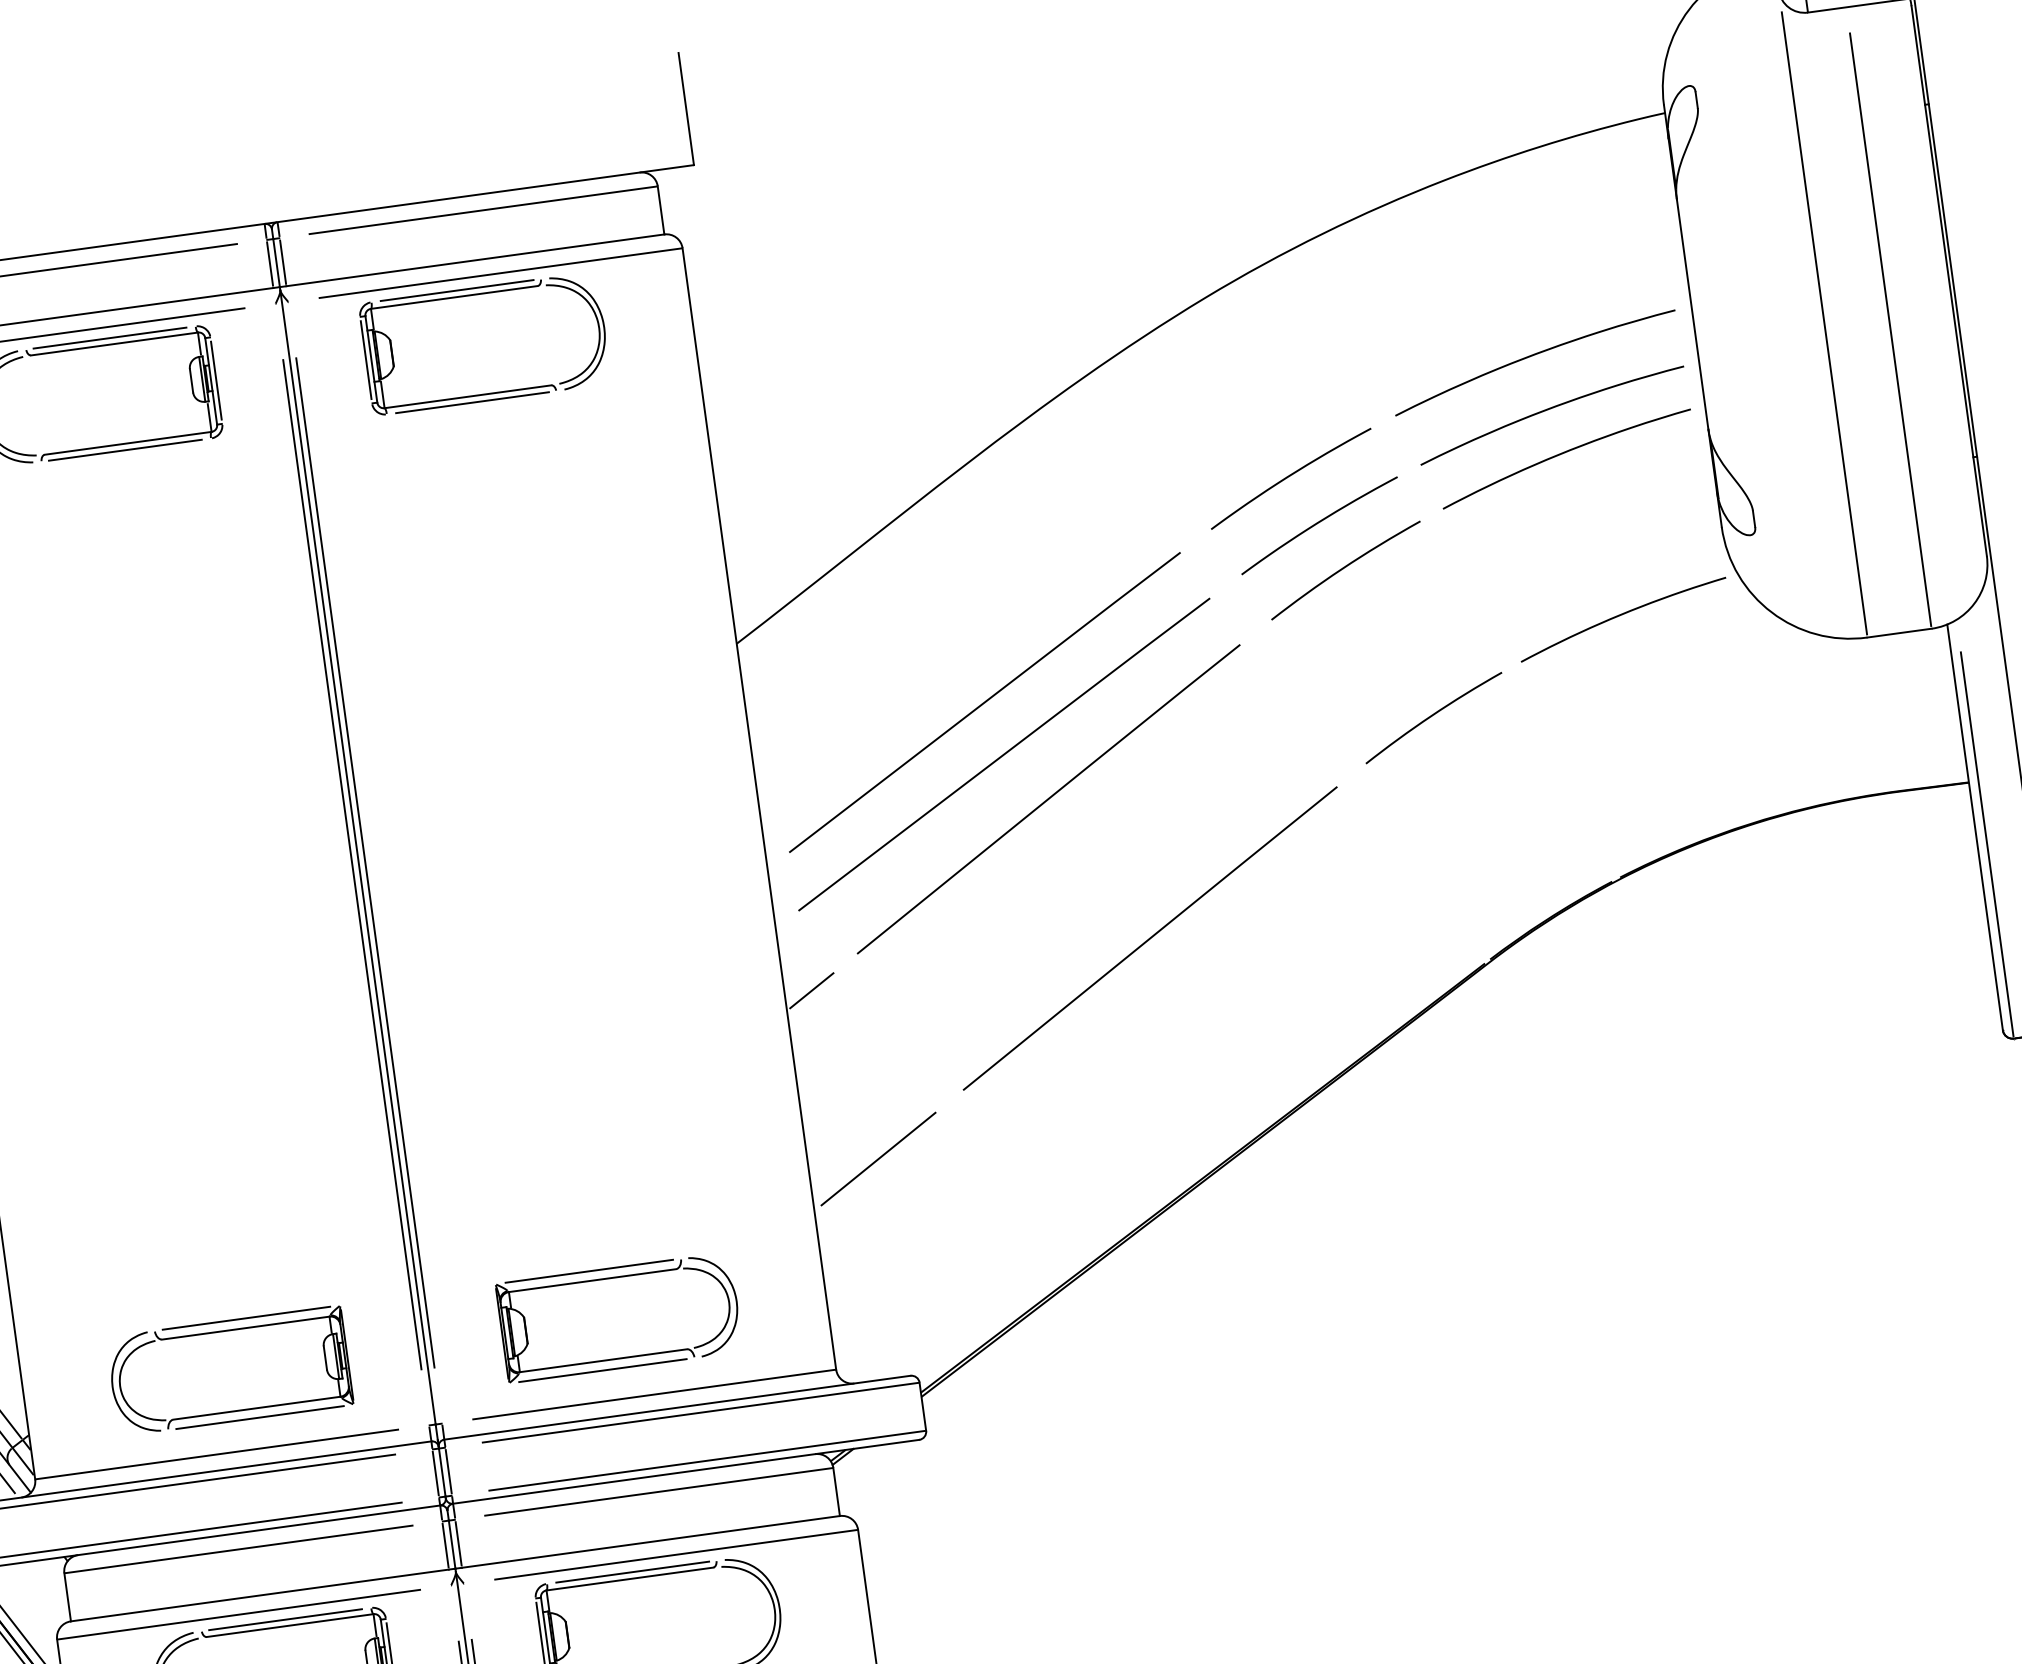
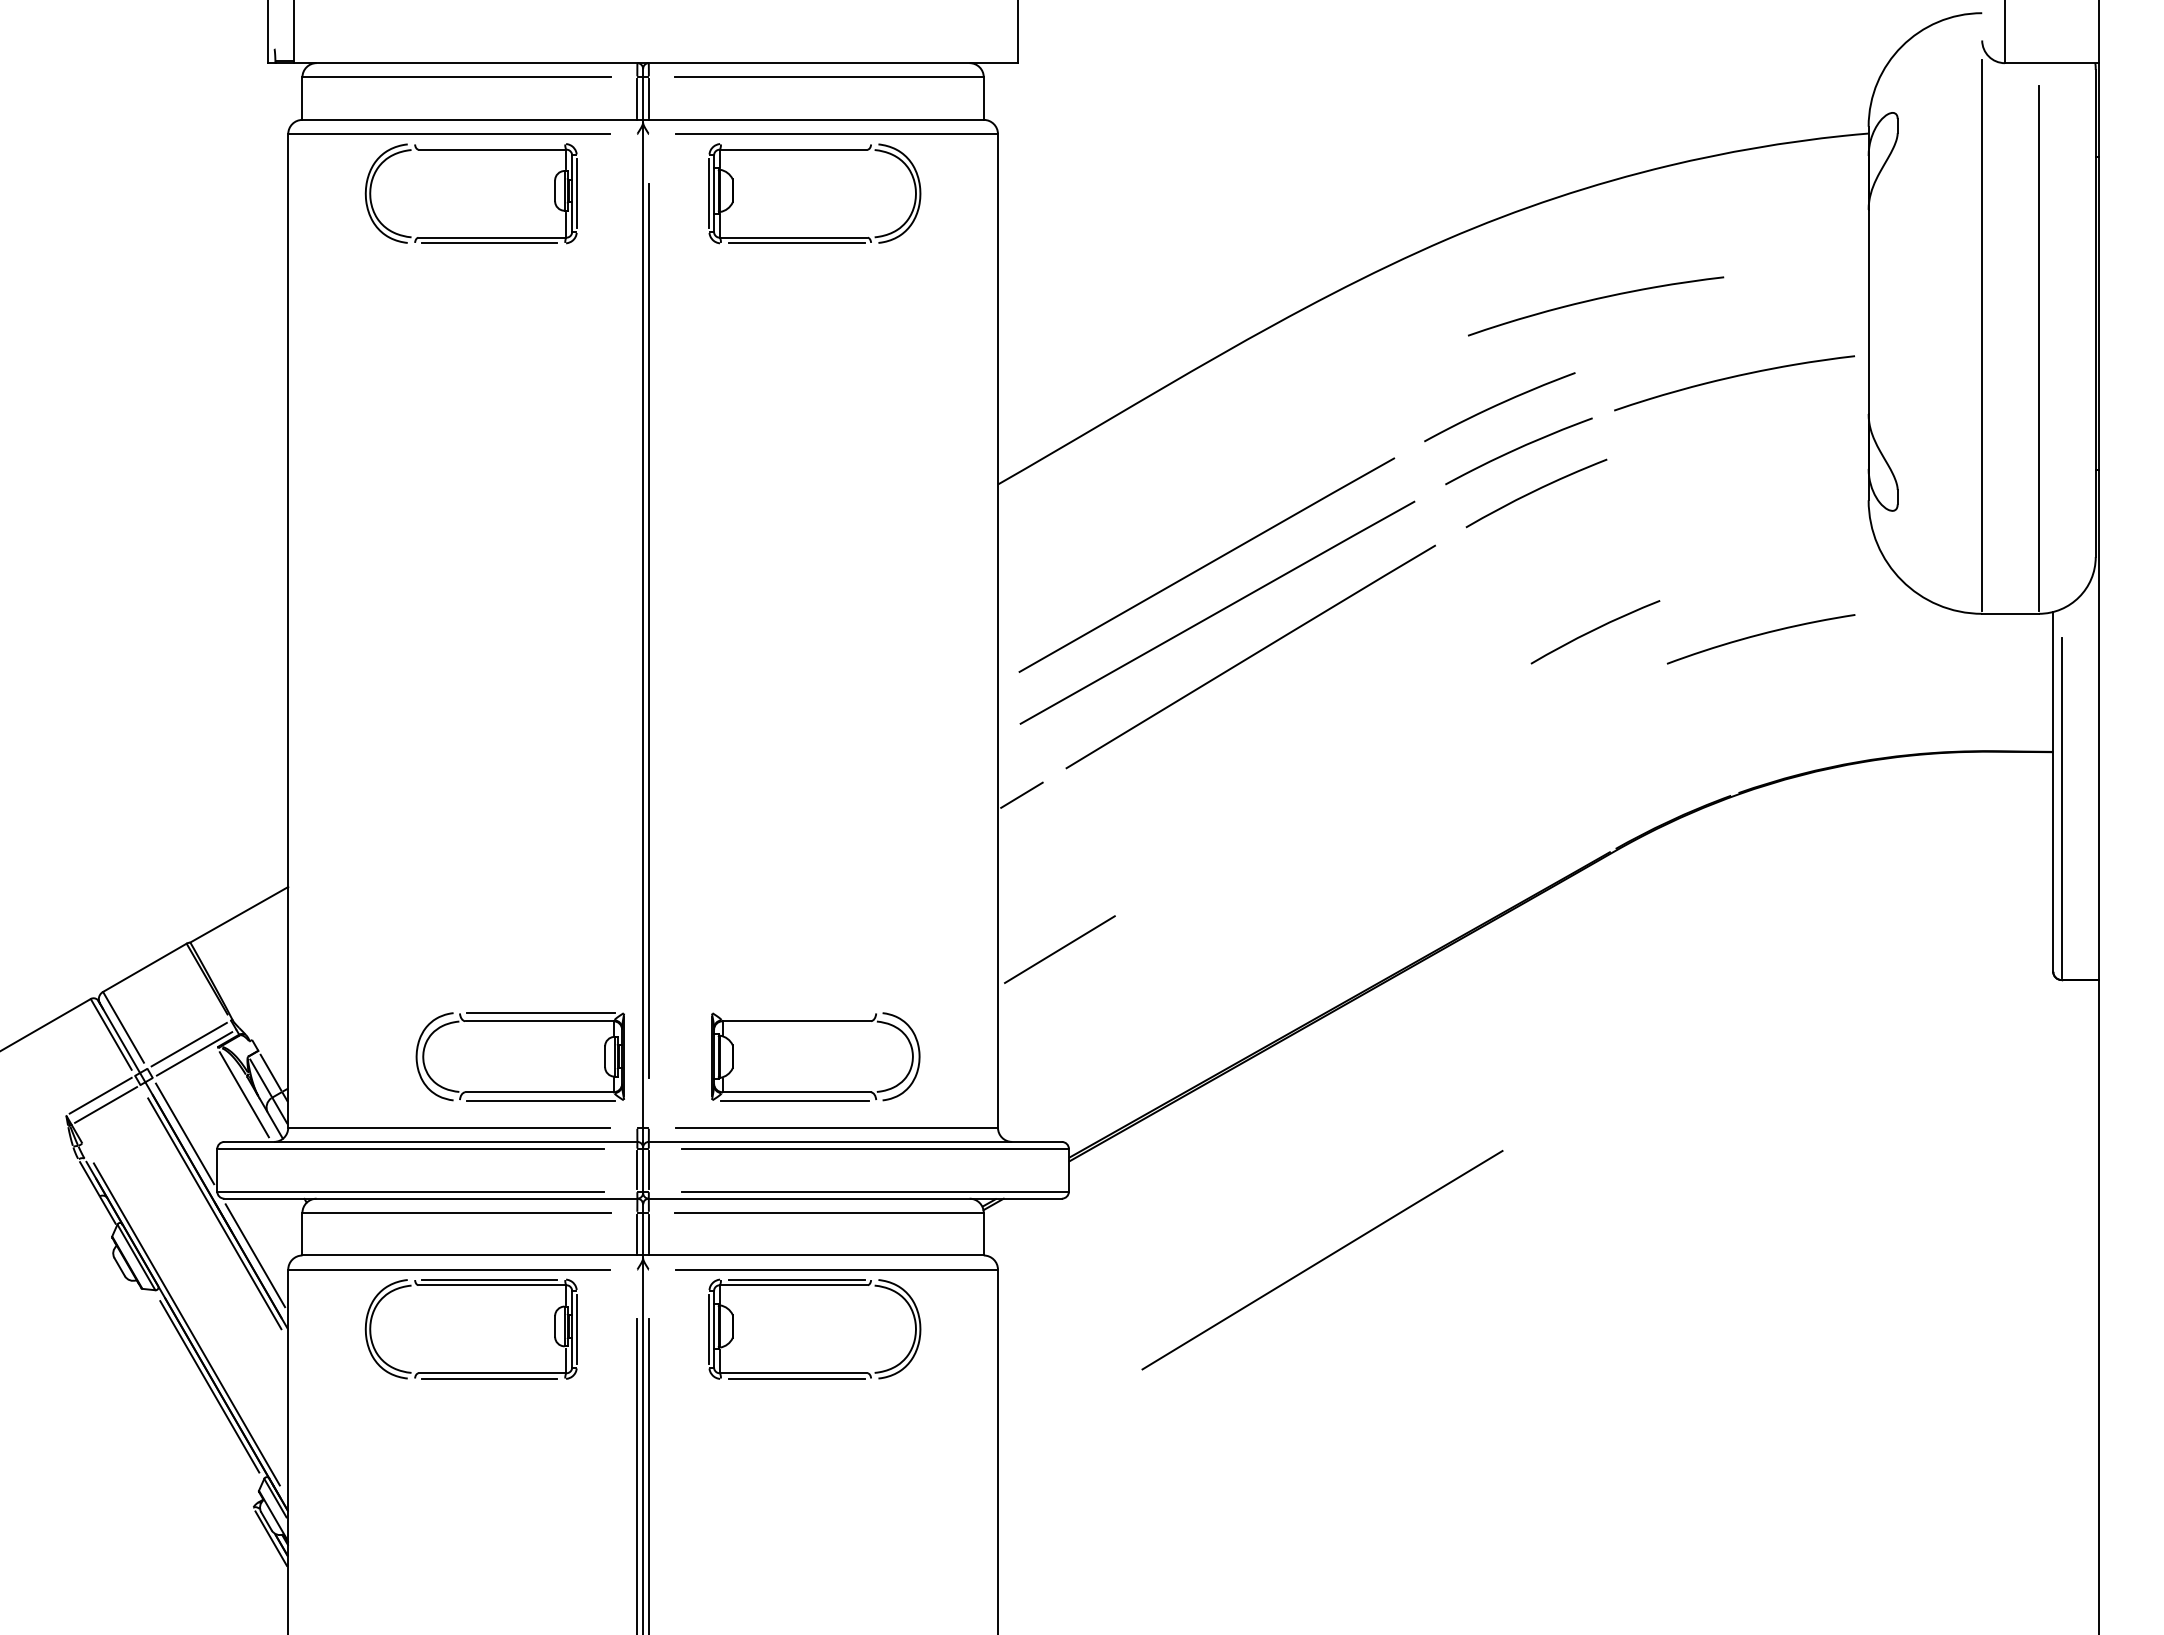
line: (456, 291) -> (796, 144), removed
line: (109, 338) -> (488, 144), removed
curve: (1533, 356) -> (1595, 300), moved
curve: (1565, 453) -> (1741, 417), removed
curve: (1622, 615) -> (1760, 635), moved
line: (352, 864) -> (637, 630), removed
line: (1150, 937) -> (1322, 1259), moved
line: (588, 1271) -> (794, 1012), removed
part: (223, 1331) -> (519, 1021), moved

